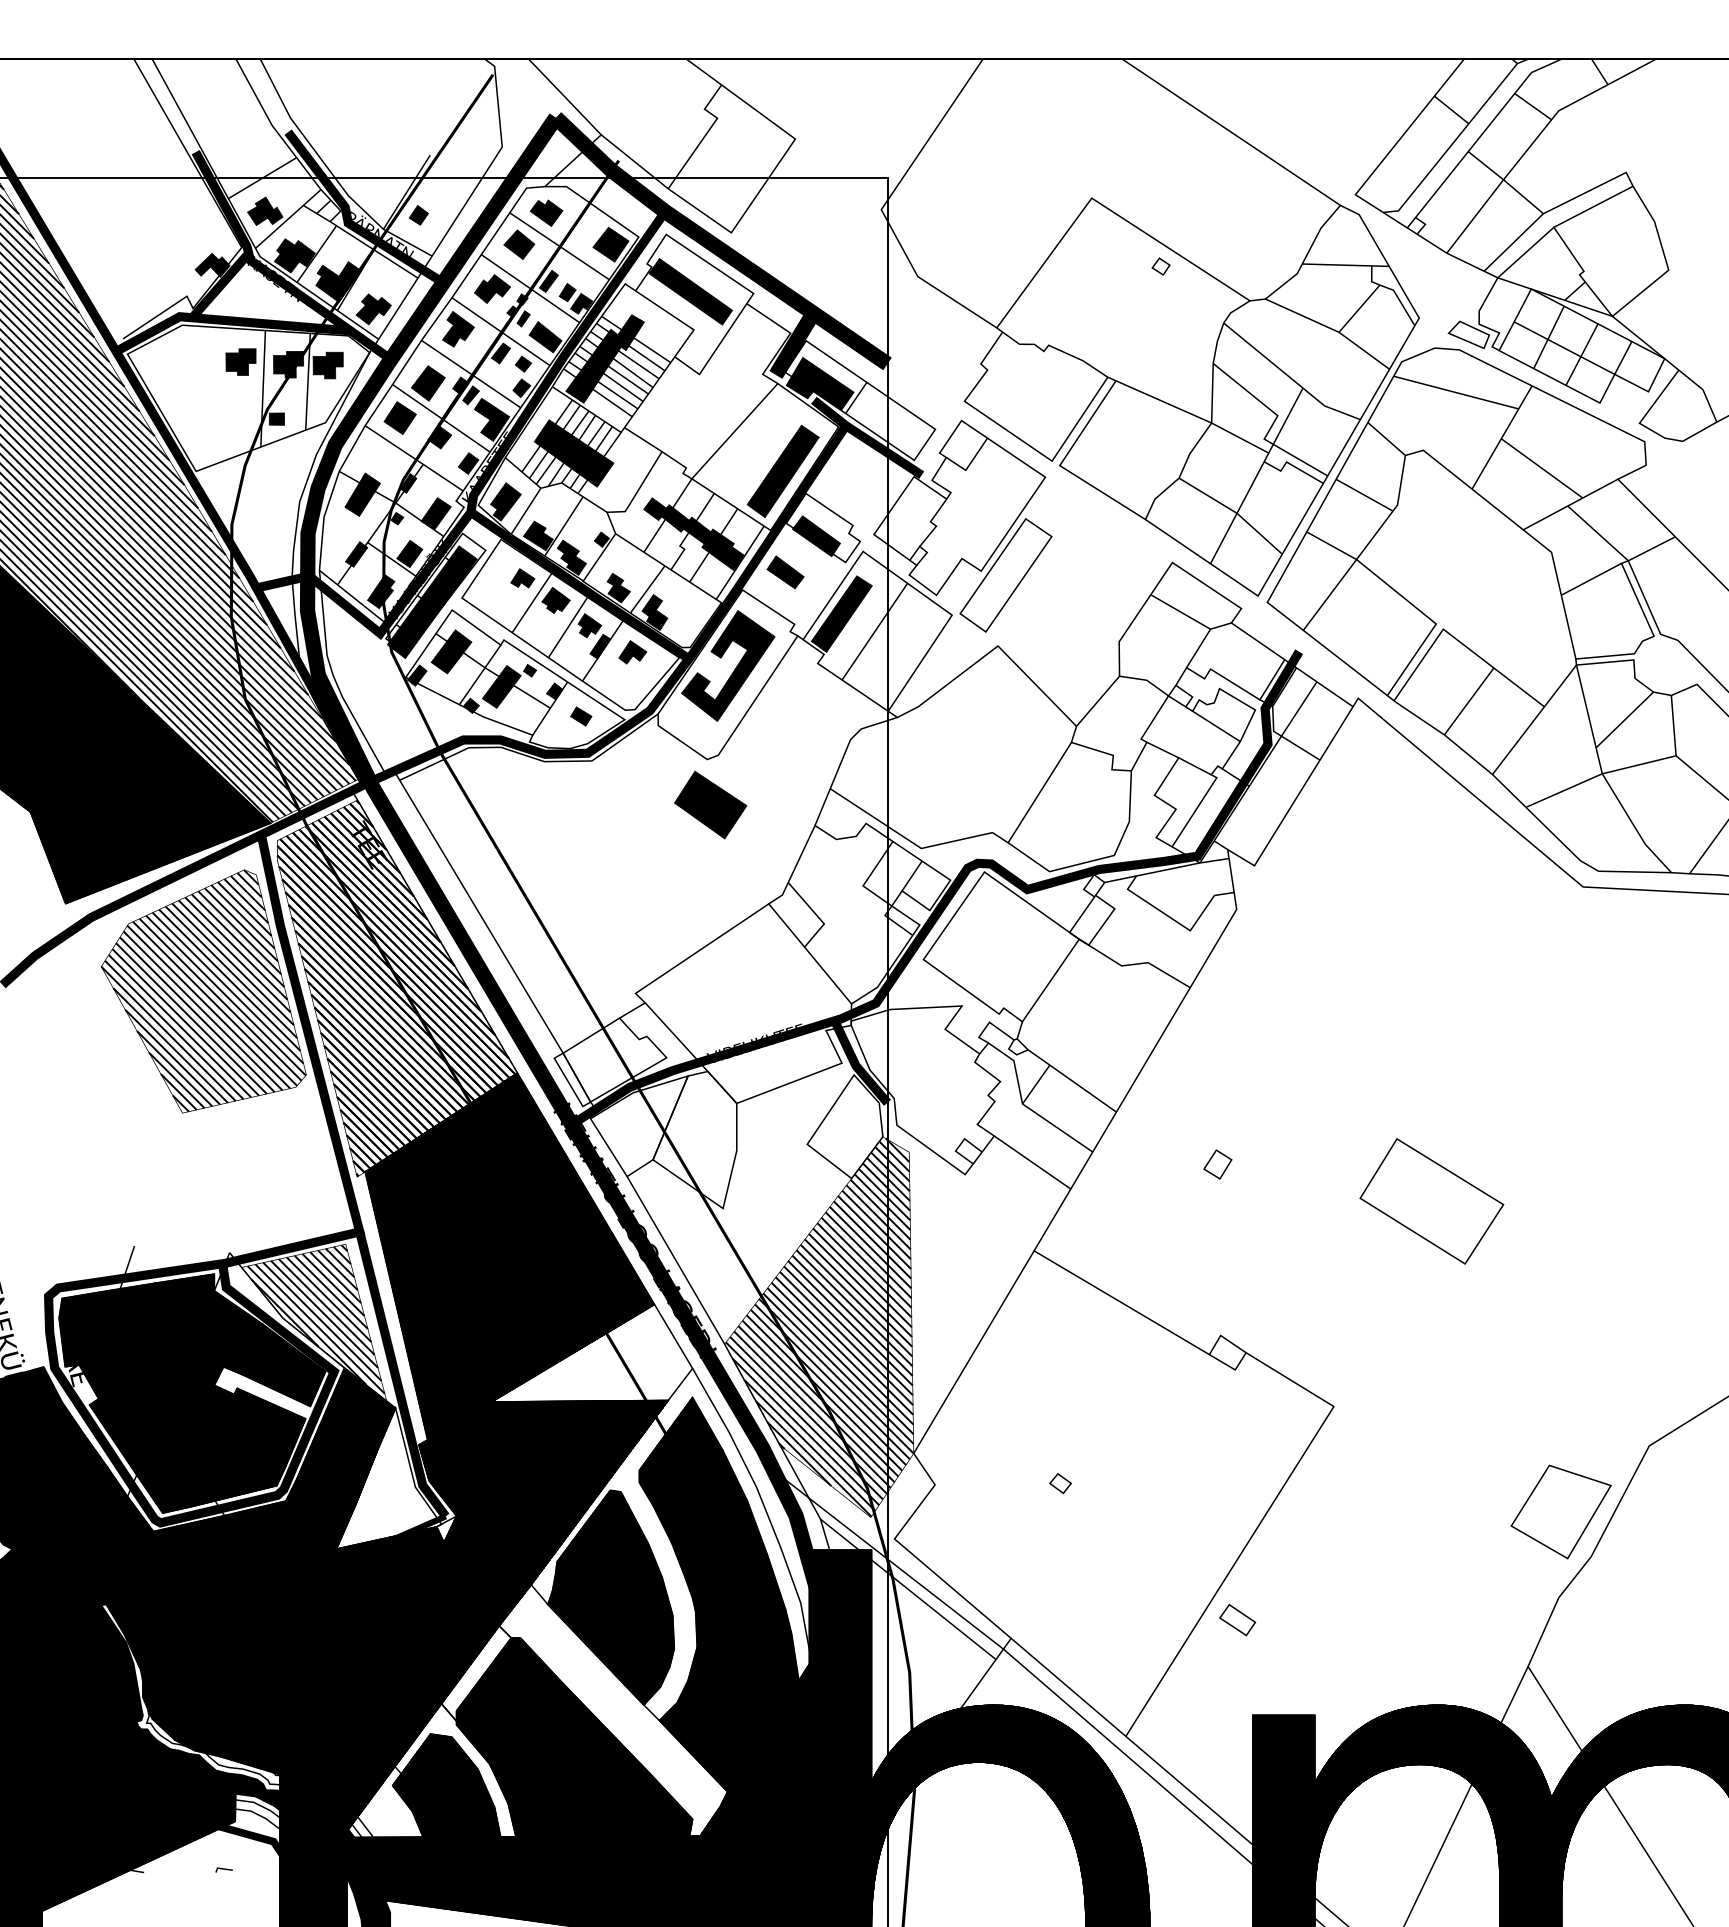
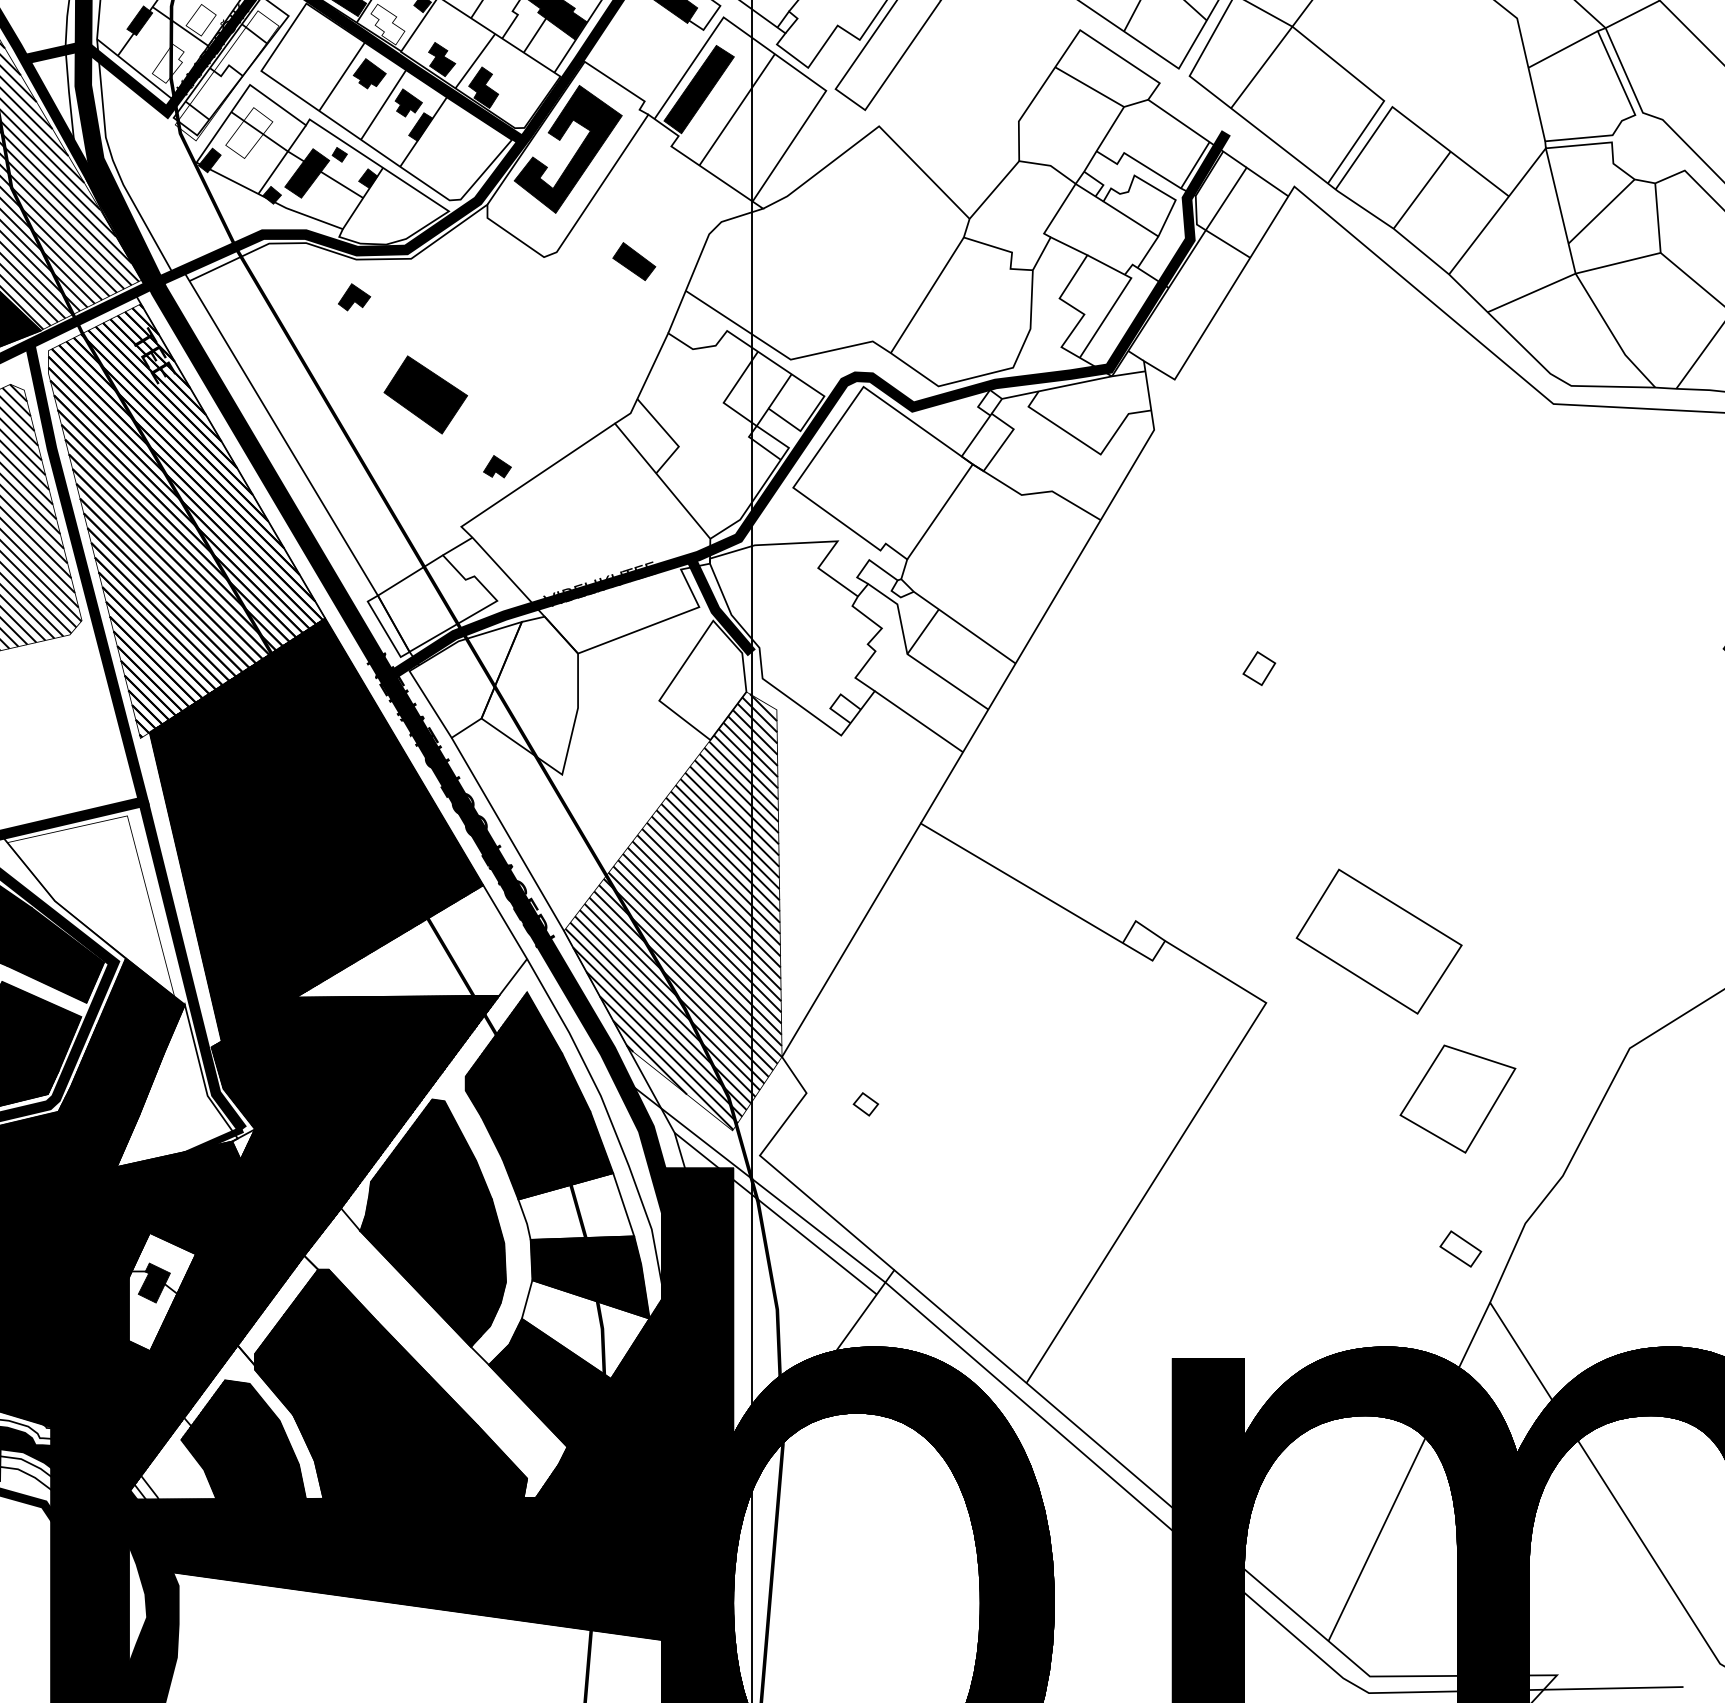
fill: (409, 553) -> (200, 19), removed
fill: (571, 557) -> (387, 24), removed
part: (785, 572) -> (634, 261), moved
part: (522, 578) -> (497, 466), moved
fill: (381, 591) -> (168, 63), removed
fill: (432, 601) -> (227, 75), removed
fill: (451, 651) -> (249, 132), removed
part: (632, 652) -> (354, 297), moved
part: (581, 716) -> (399, 207), removed
part: (710, 805) -> (425, 395), moved
part: (1217, 1164) -> (1258, 668), moved
part: (1431, 1201) -> (1378, 941), moved
hatch: (315, 1319) -> (92, 902), removed
part: (1060, 1483) -> (865, 1104), moved
part: (1560, 1511) -> (1457, 1098), moved
hatch: (735, 1583) -> (576, 1206), removed
part: (1237, 1620) -> (1460, 1249), moved
hatch: (365, 1657) -> (150, 1292), removed
hatch: (743, 1689) -> (585, 1329), removed

